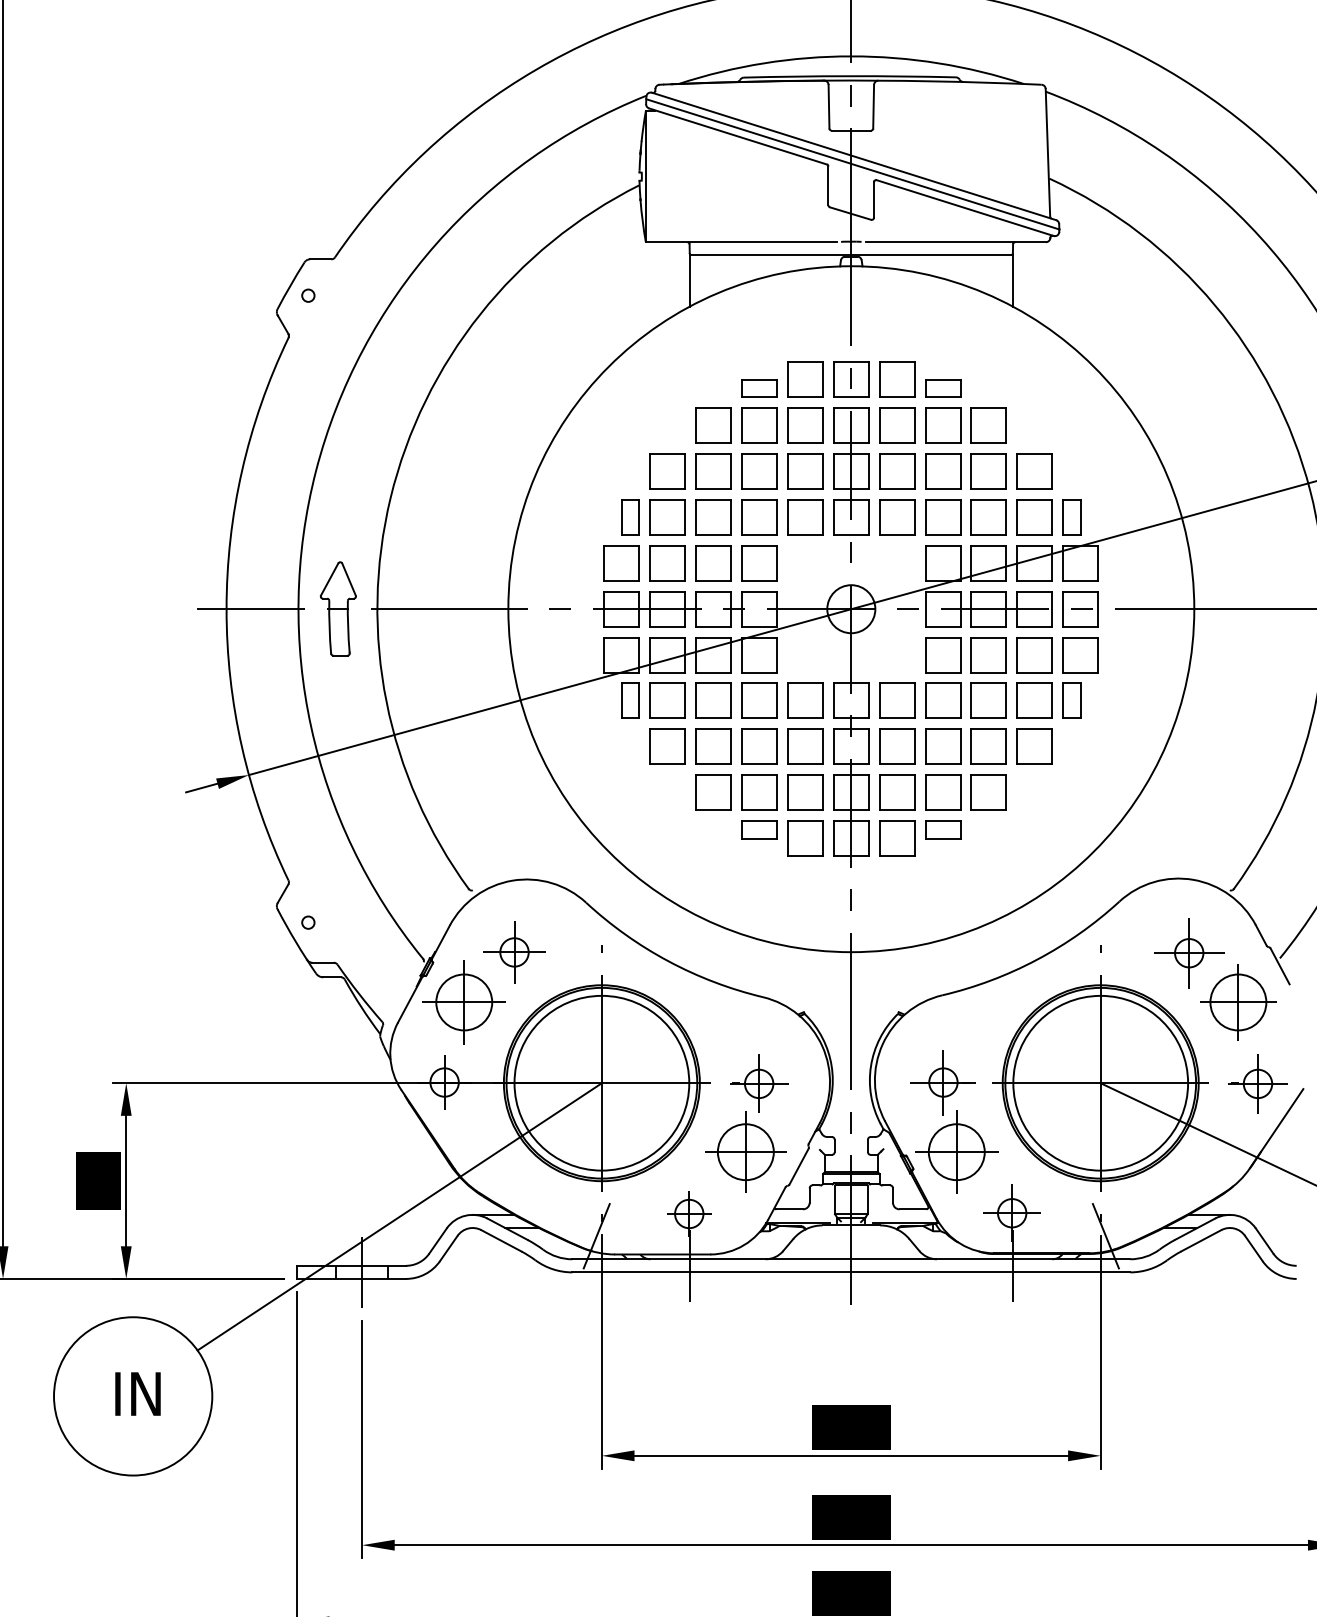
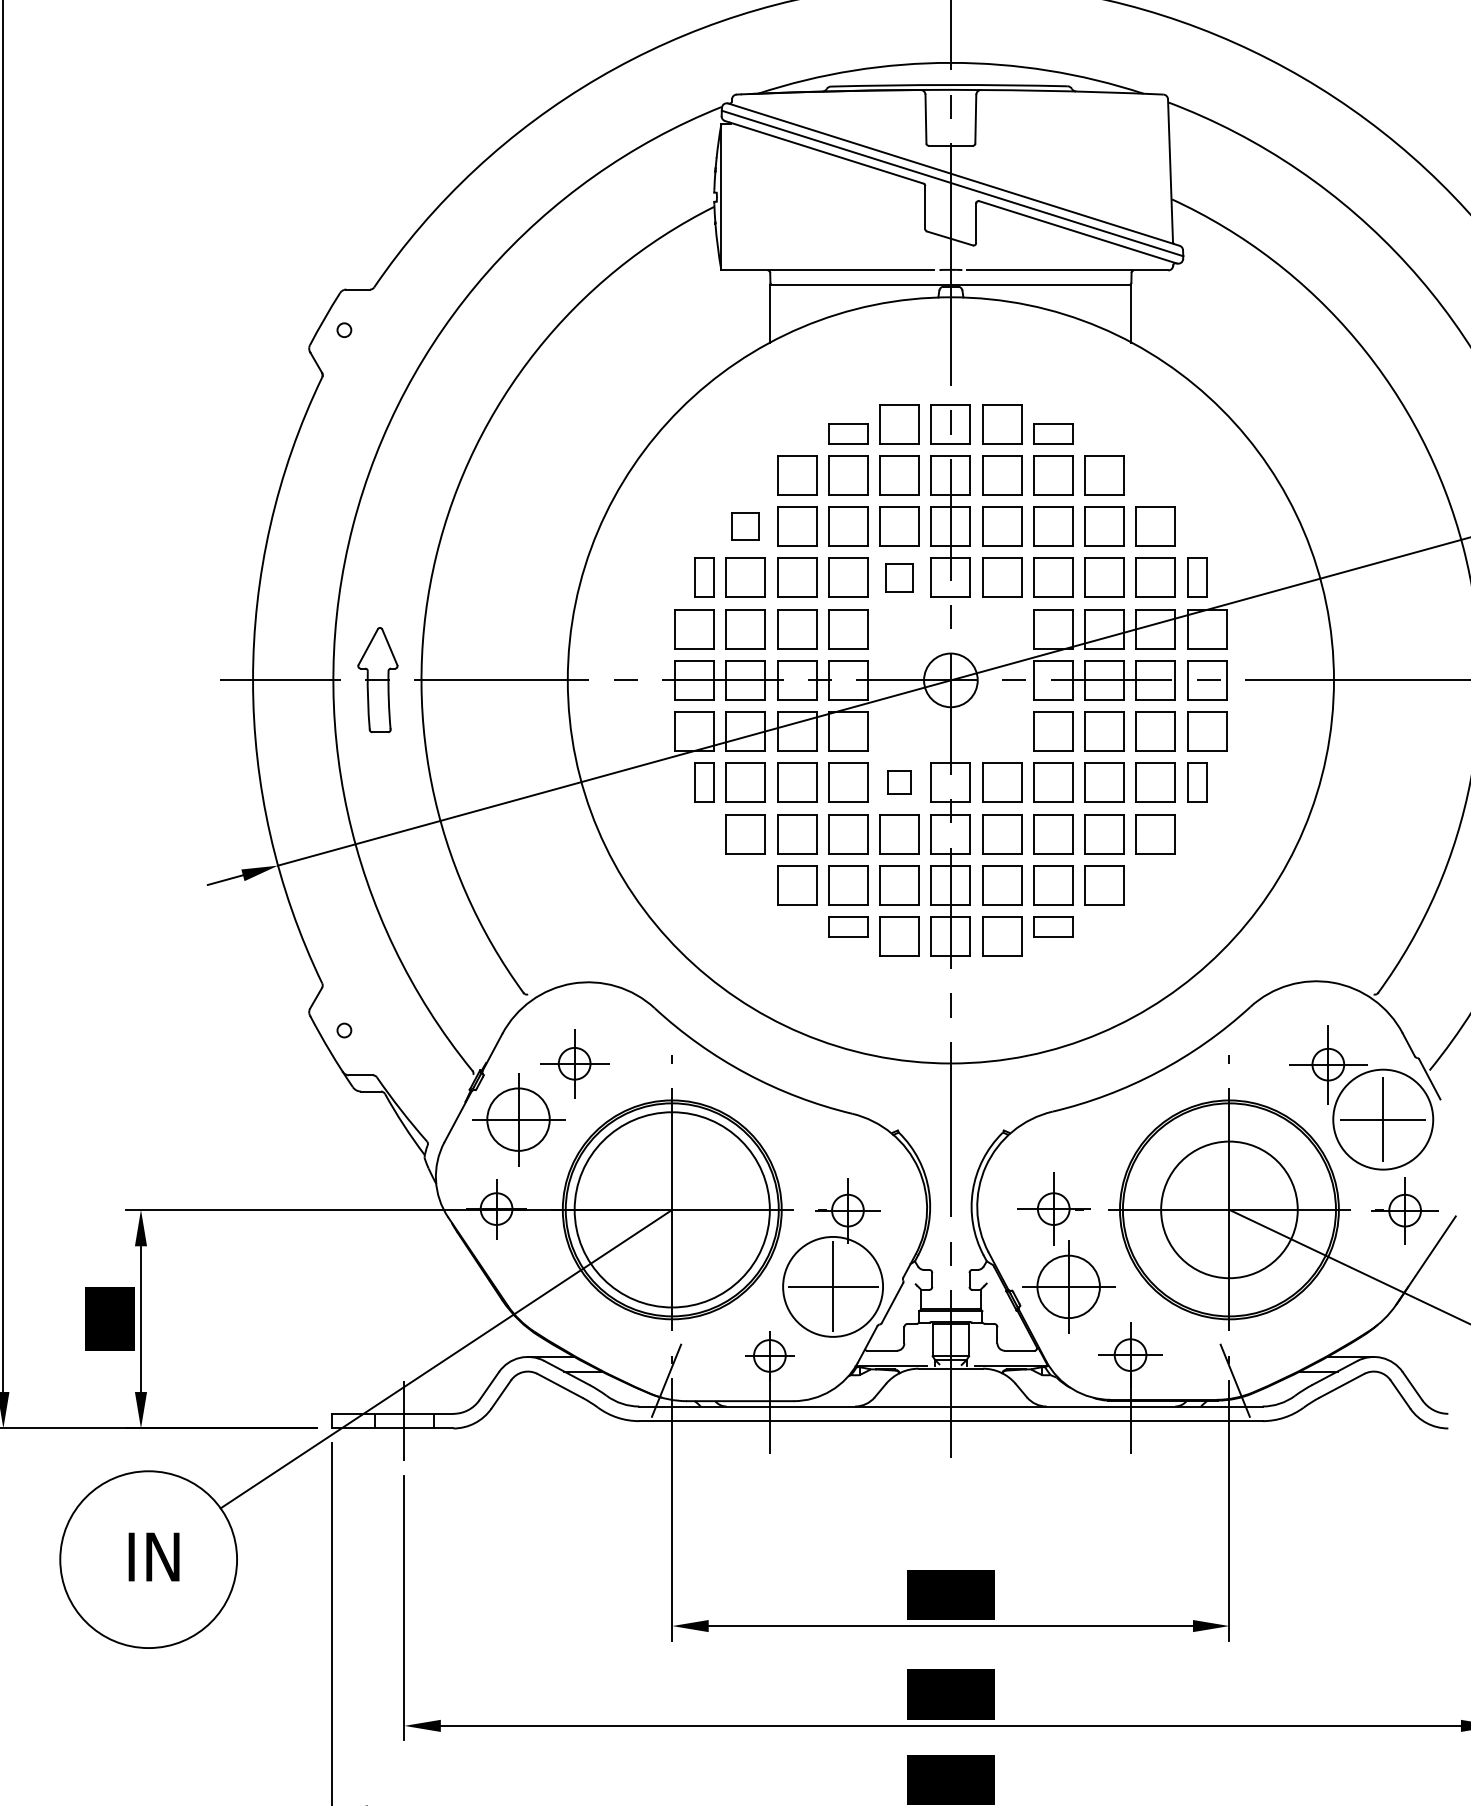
part: (667, 471) -> (745, 526), size x0.7
part: (805, 517) -> (899, 577), size x0.7
part: (805, 700) -> (899, 782), size x0.6
circle: (1238, 1002) -> (1383, 1119), size x1.6
circle: (1100, 1082) -> (1229, 1209), size x0.7
circle: (745, 1152) -> (832, 1287), size x1.6

